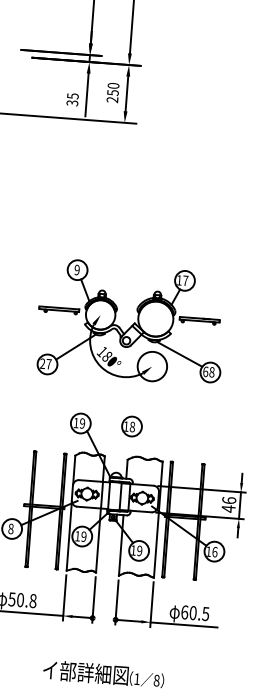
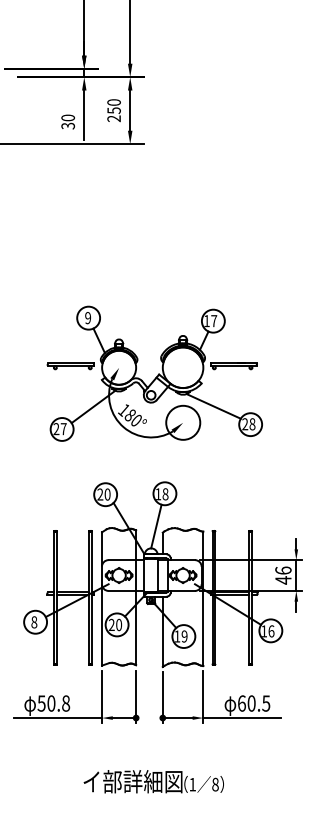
text: (72, 95) -> (67, 117), 35 -> 30
text: (205, 372) -> (245, 424), 68 -> 28
text: (78, 423) -> (103, 494), 19 -> 20
line: (122, 454) -> (156, 526), added
text: (80, 536) -> (114, 624), 19 -> 20

